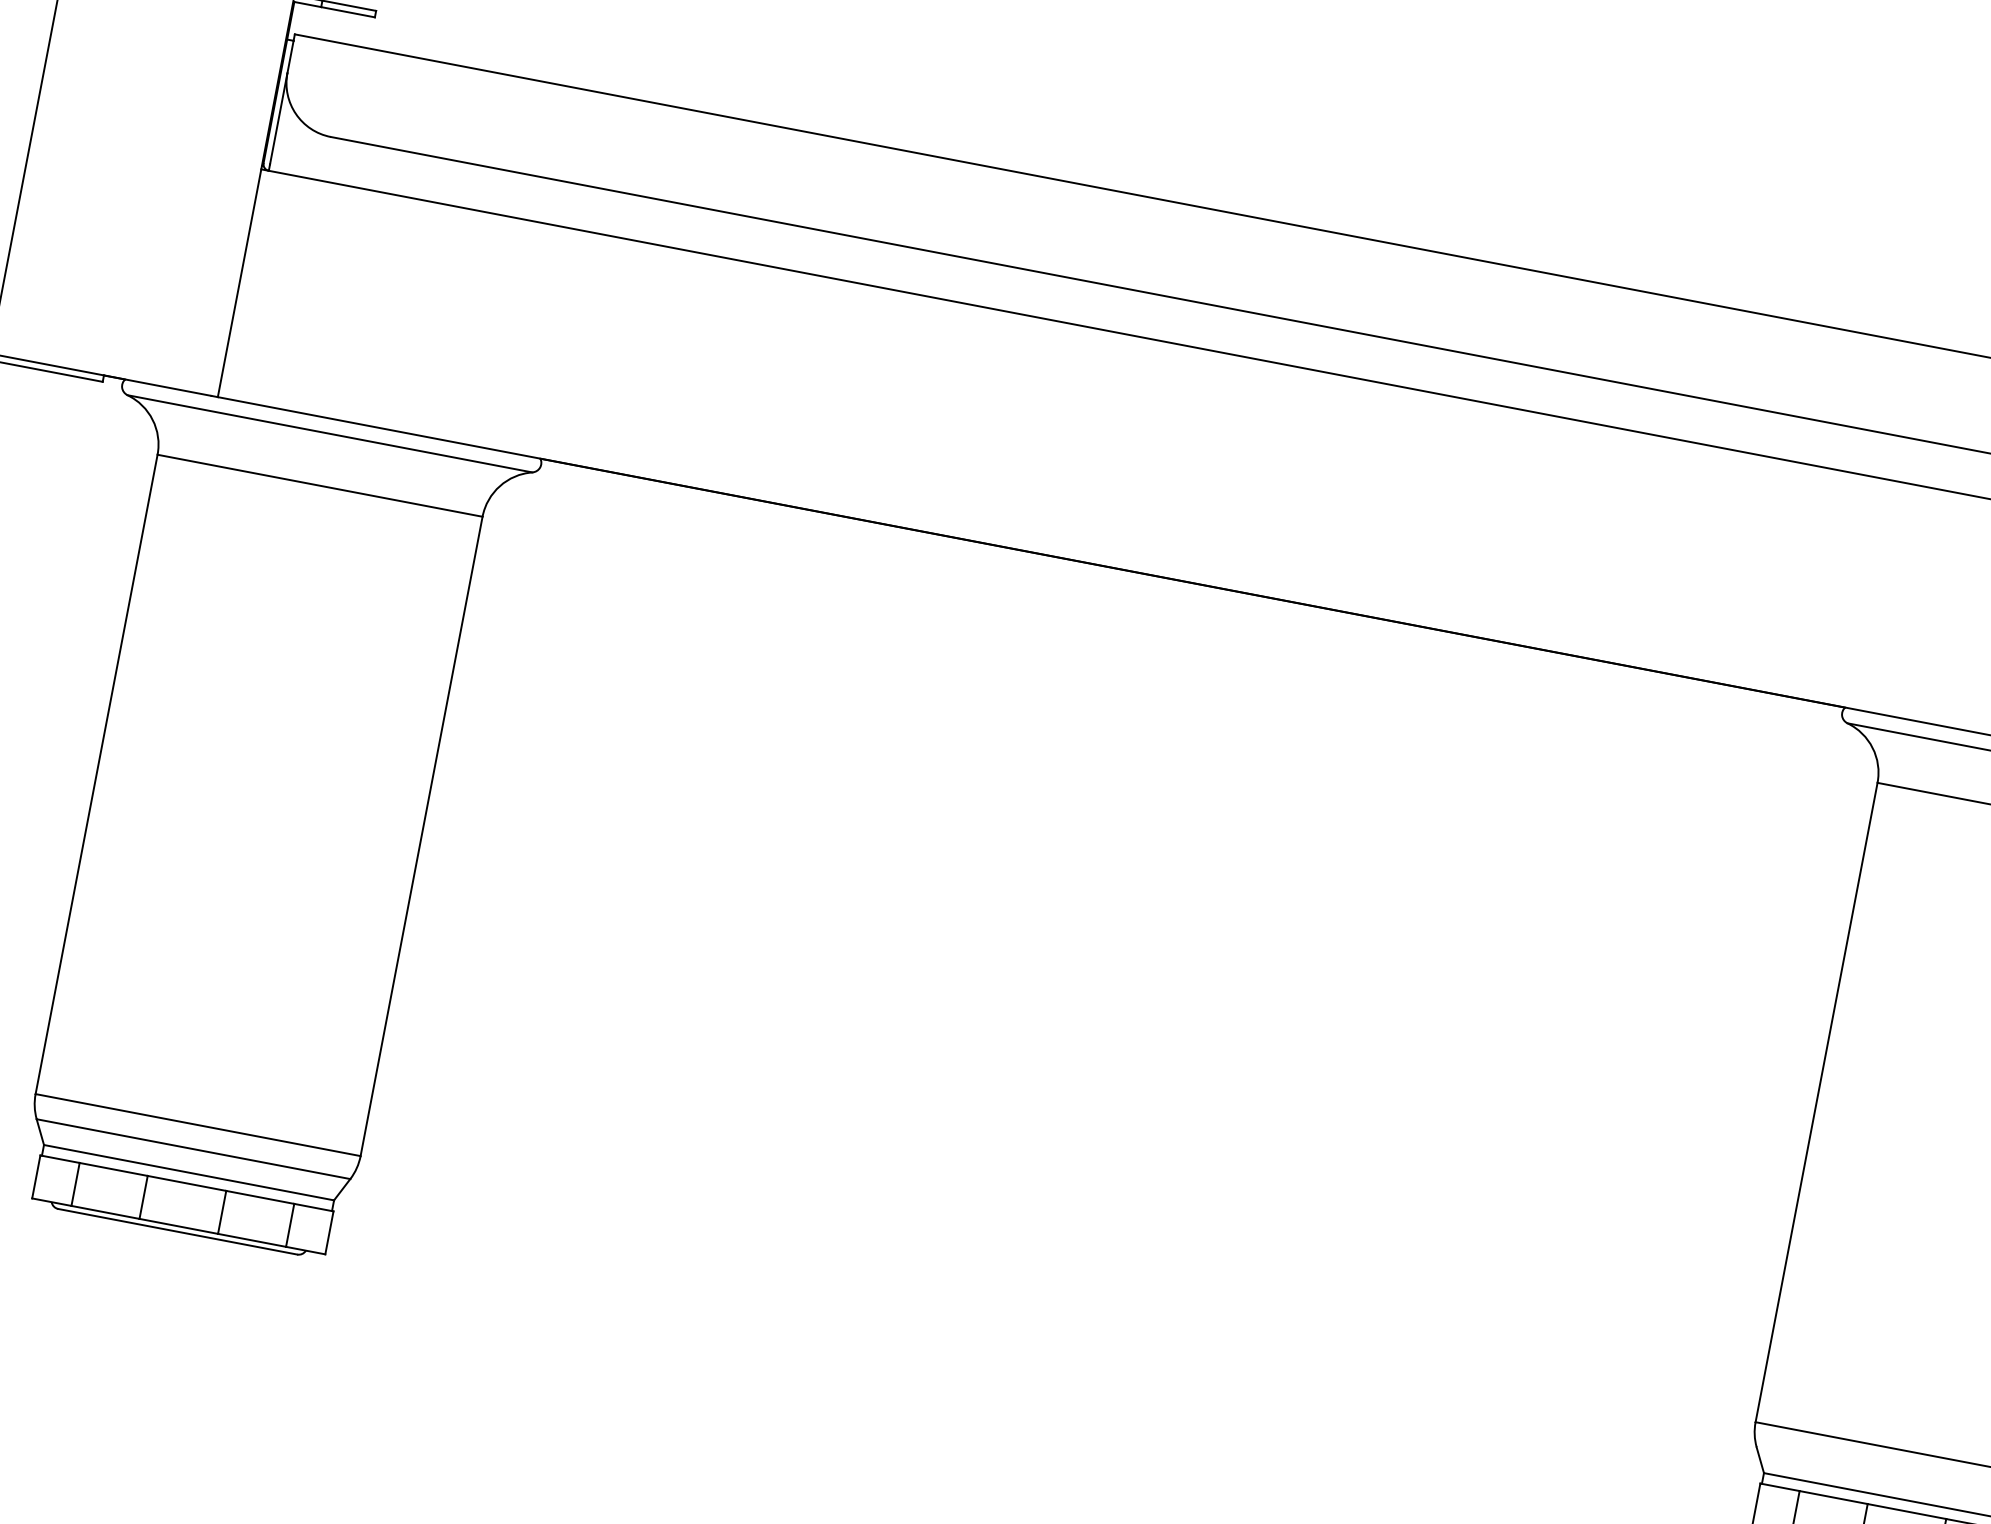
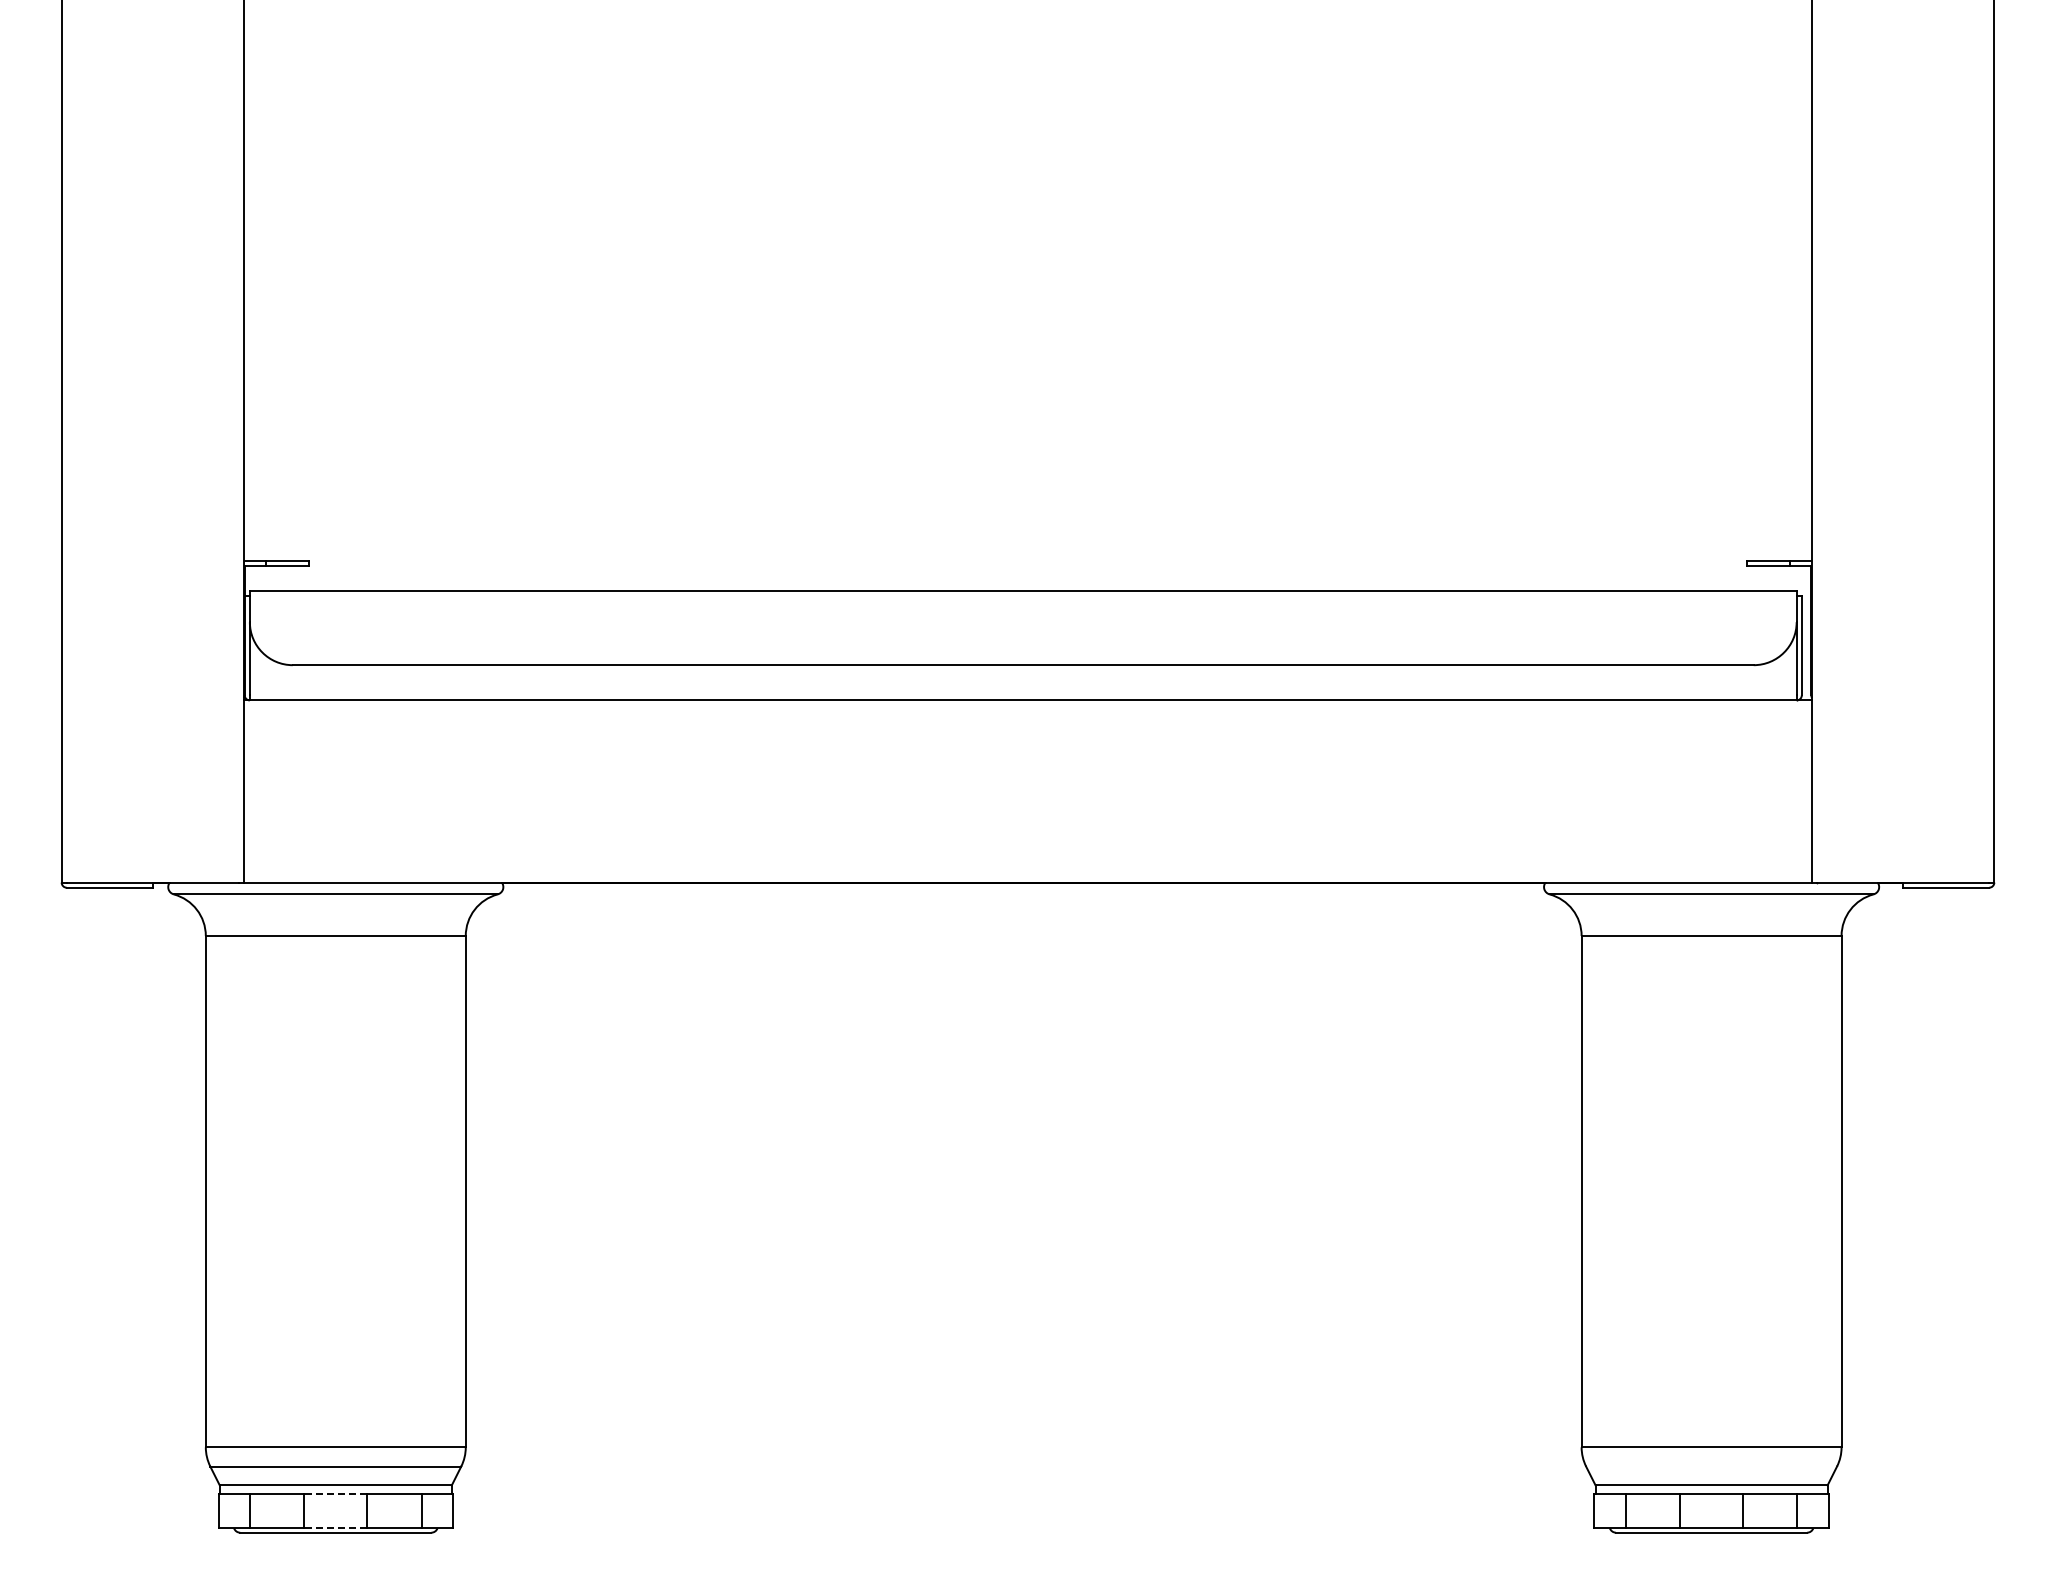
line: (186, 1183) -> (335, 1494), solid -> dashed
line: (178, 1226) -> (335, 1528), solid -> dashed

